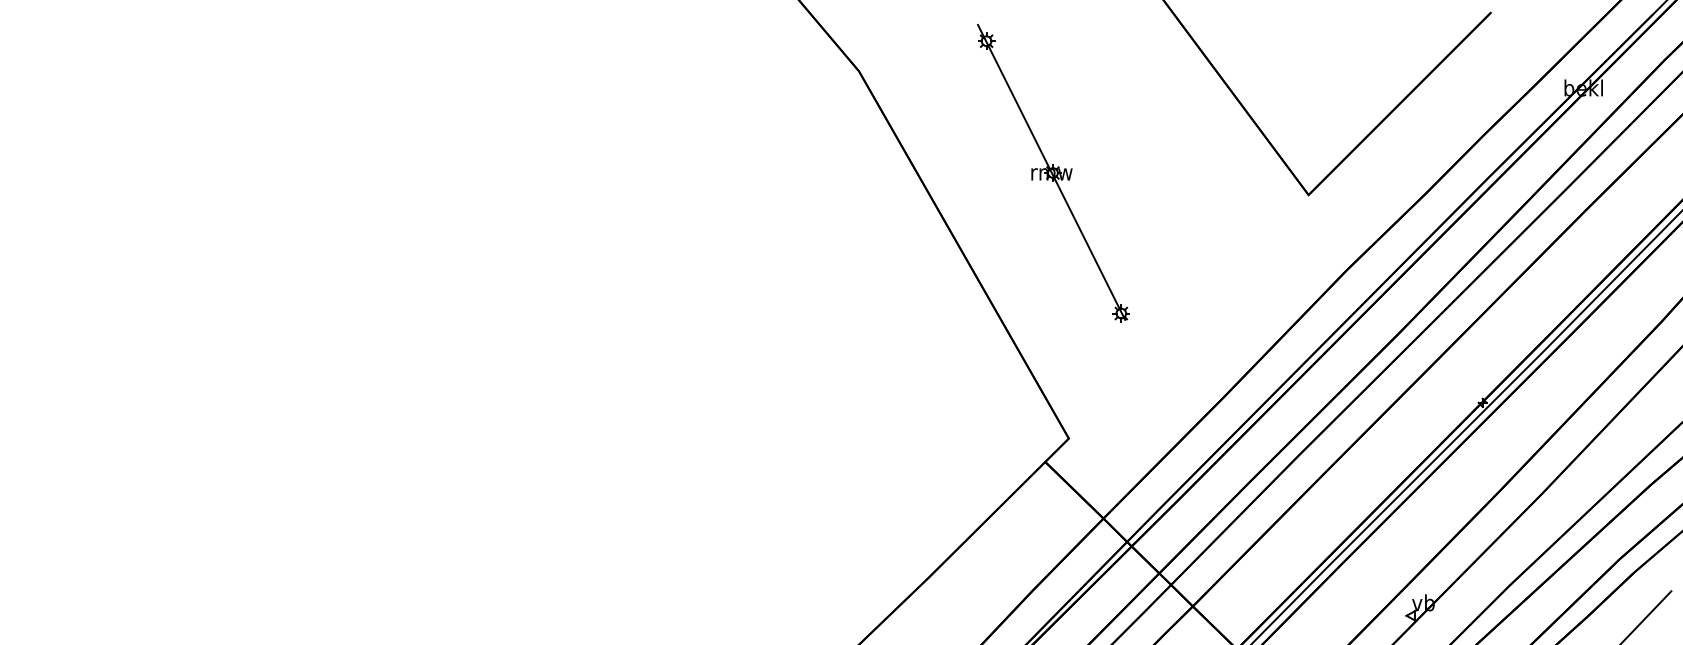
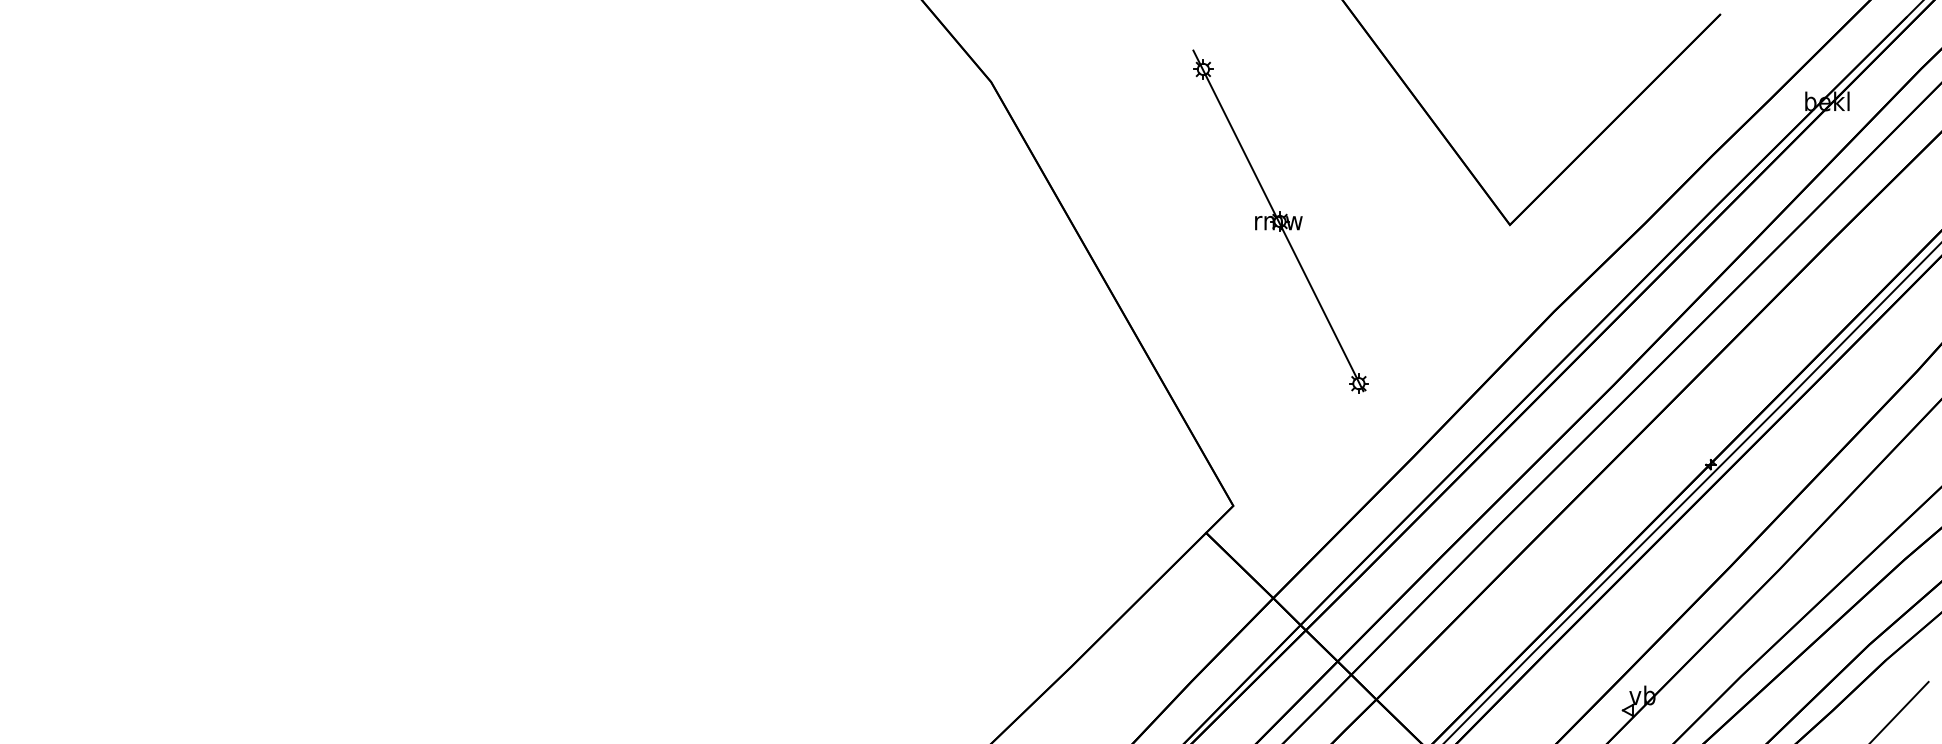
part: (1053, 172) -> (1280, 221), moved

